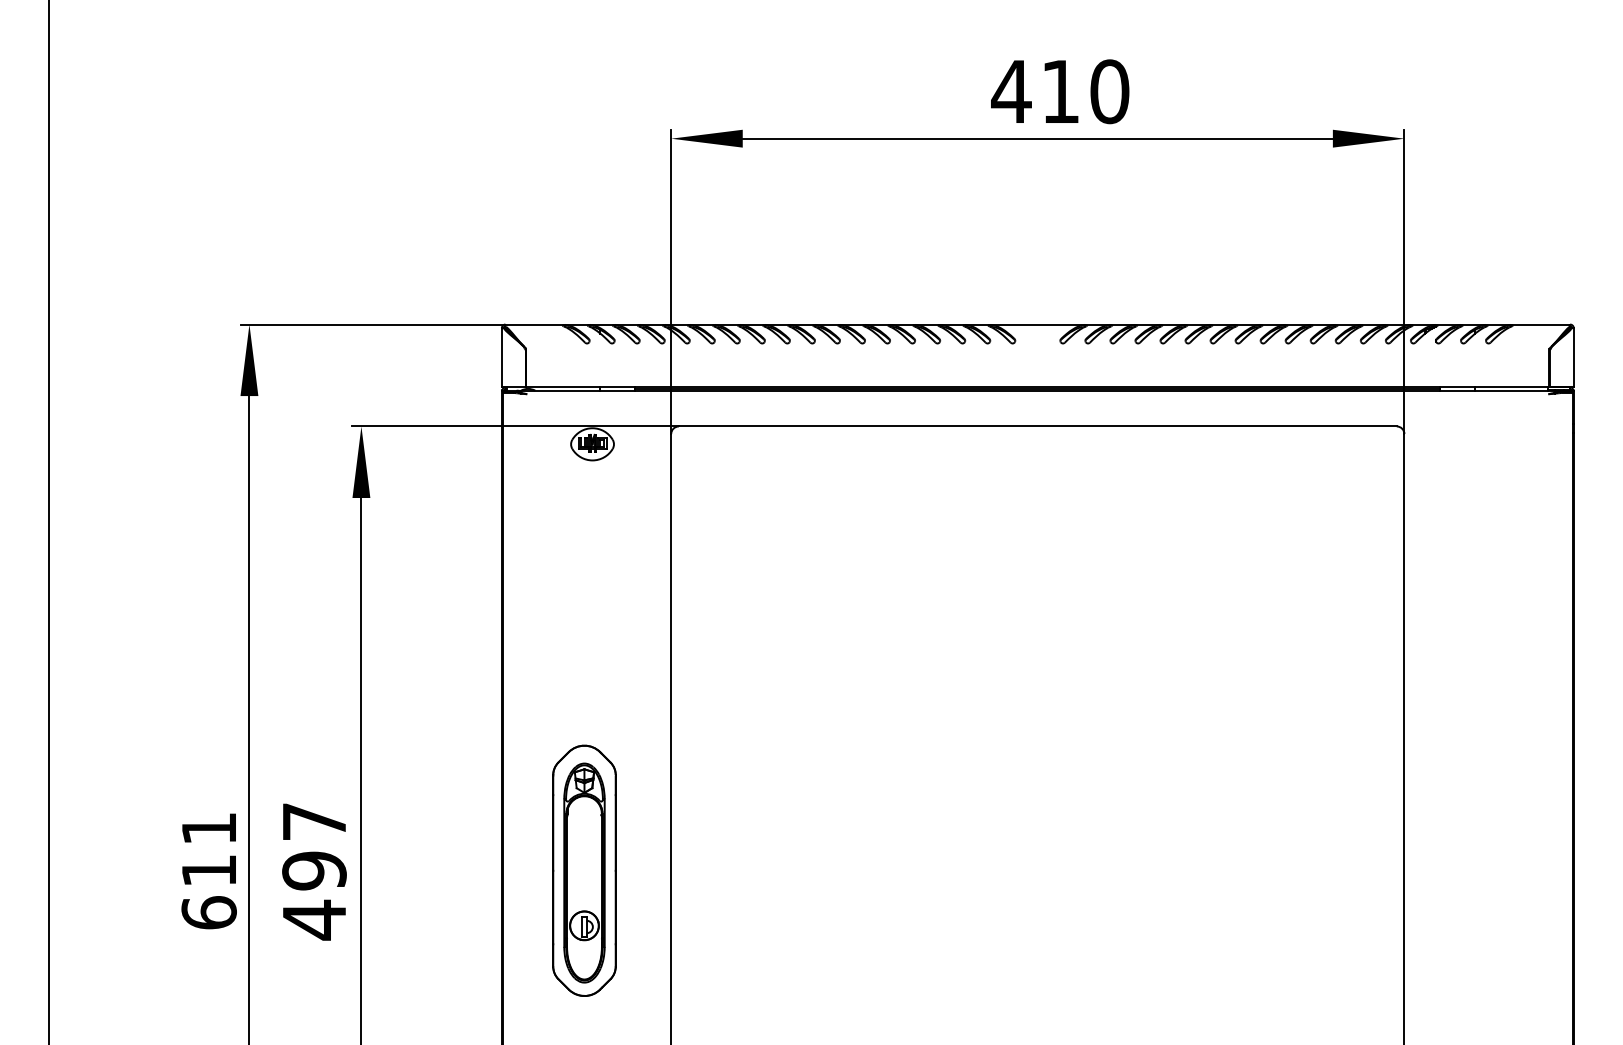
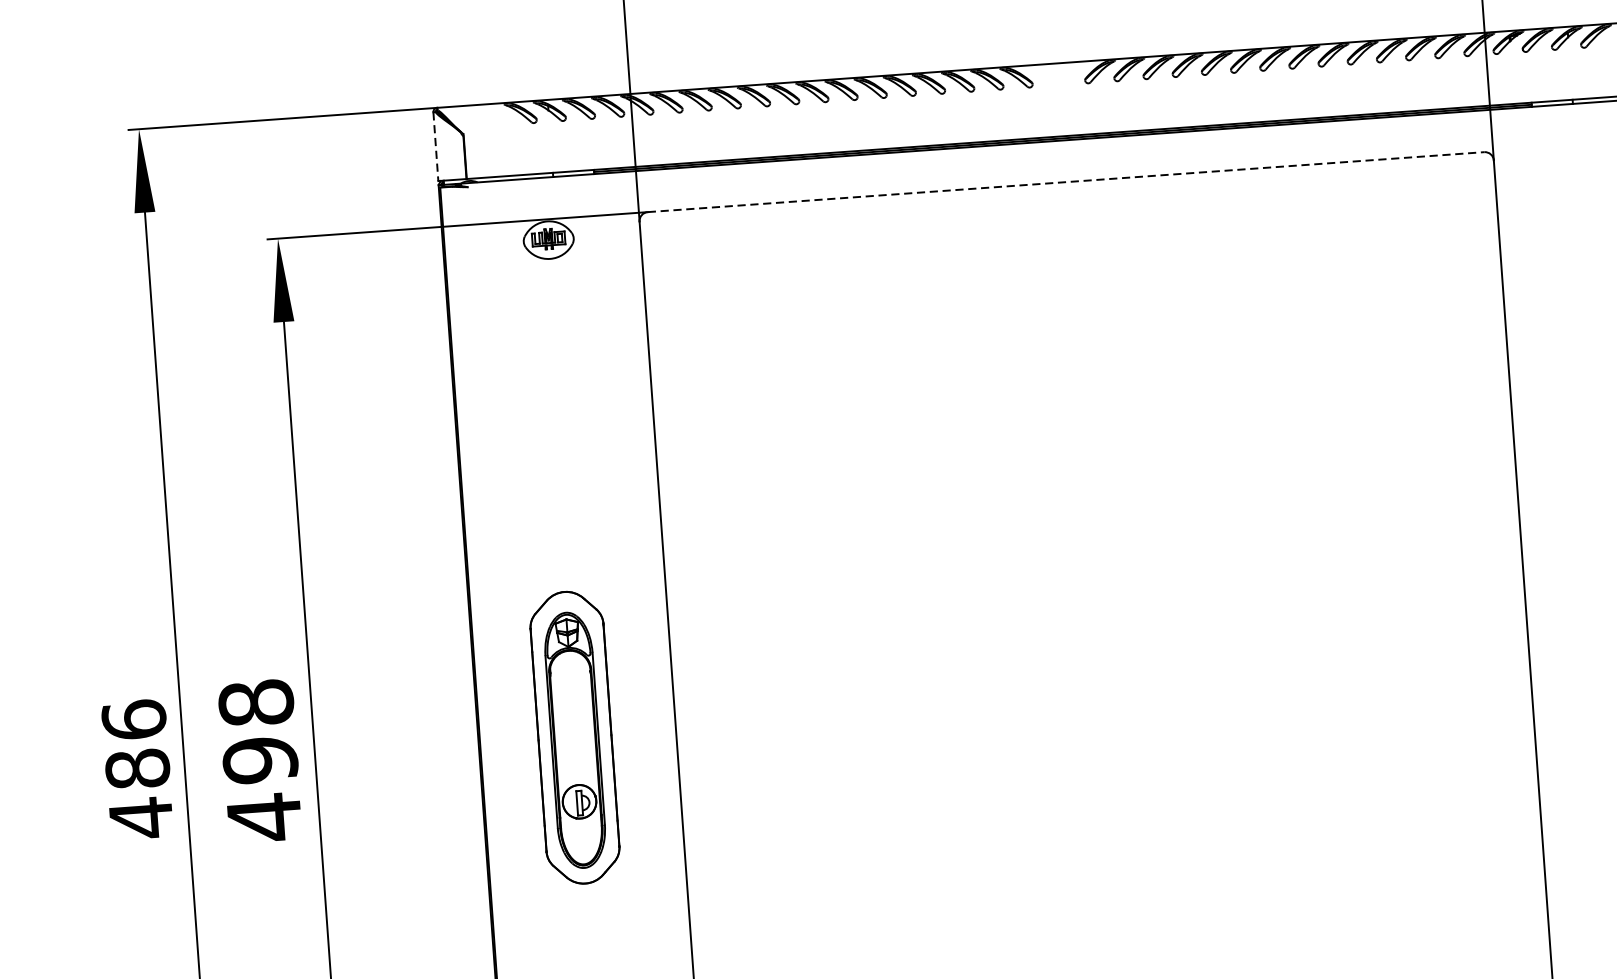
line: (501, 357) -> (435, 146), solid -> dashed
line: (1037, 426) -> (1065, 182), solid -> dashed
text: (314, 821) -> (256, 702), 497 -> 498
text: (208, 870) -> (136, 768), 611 -> 486

